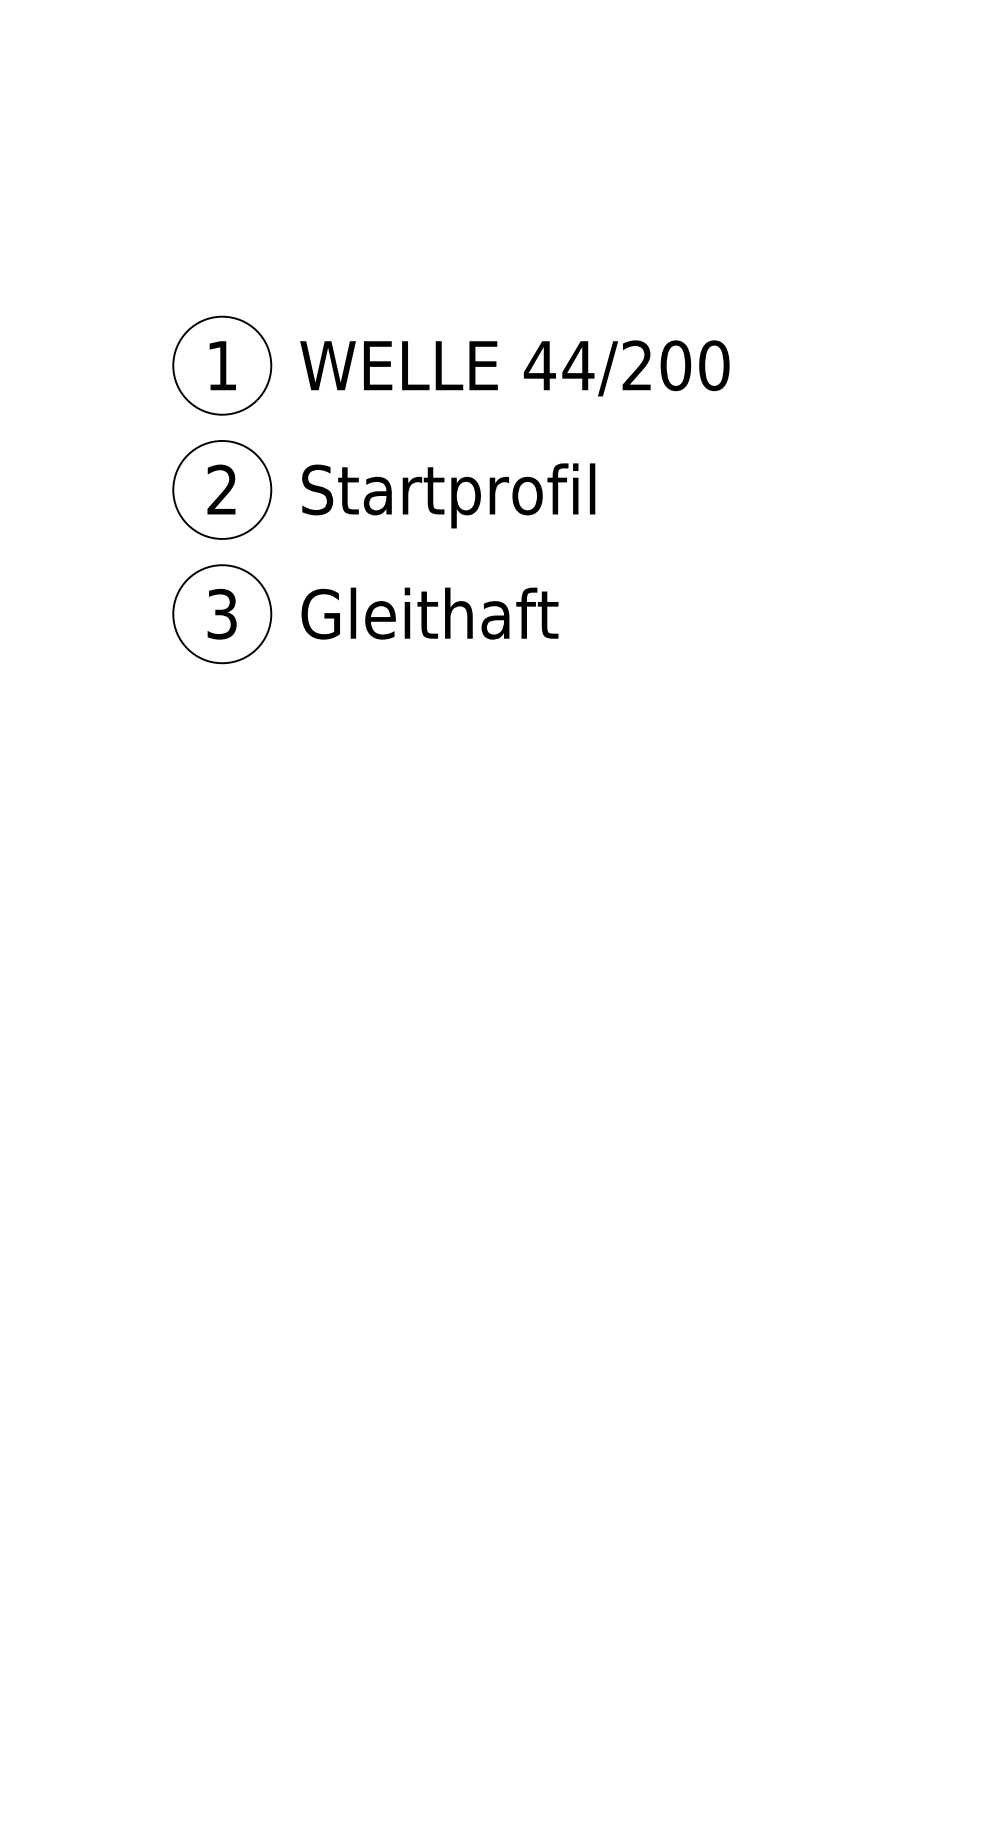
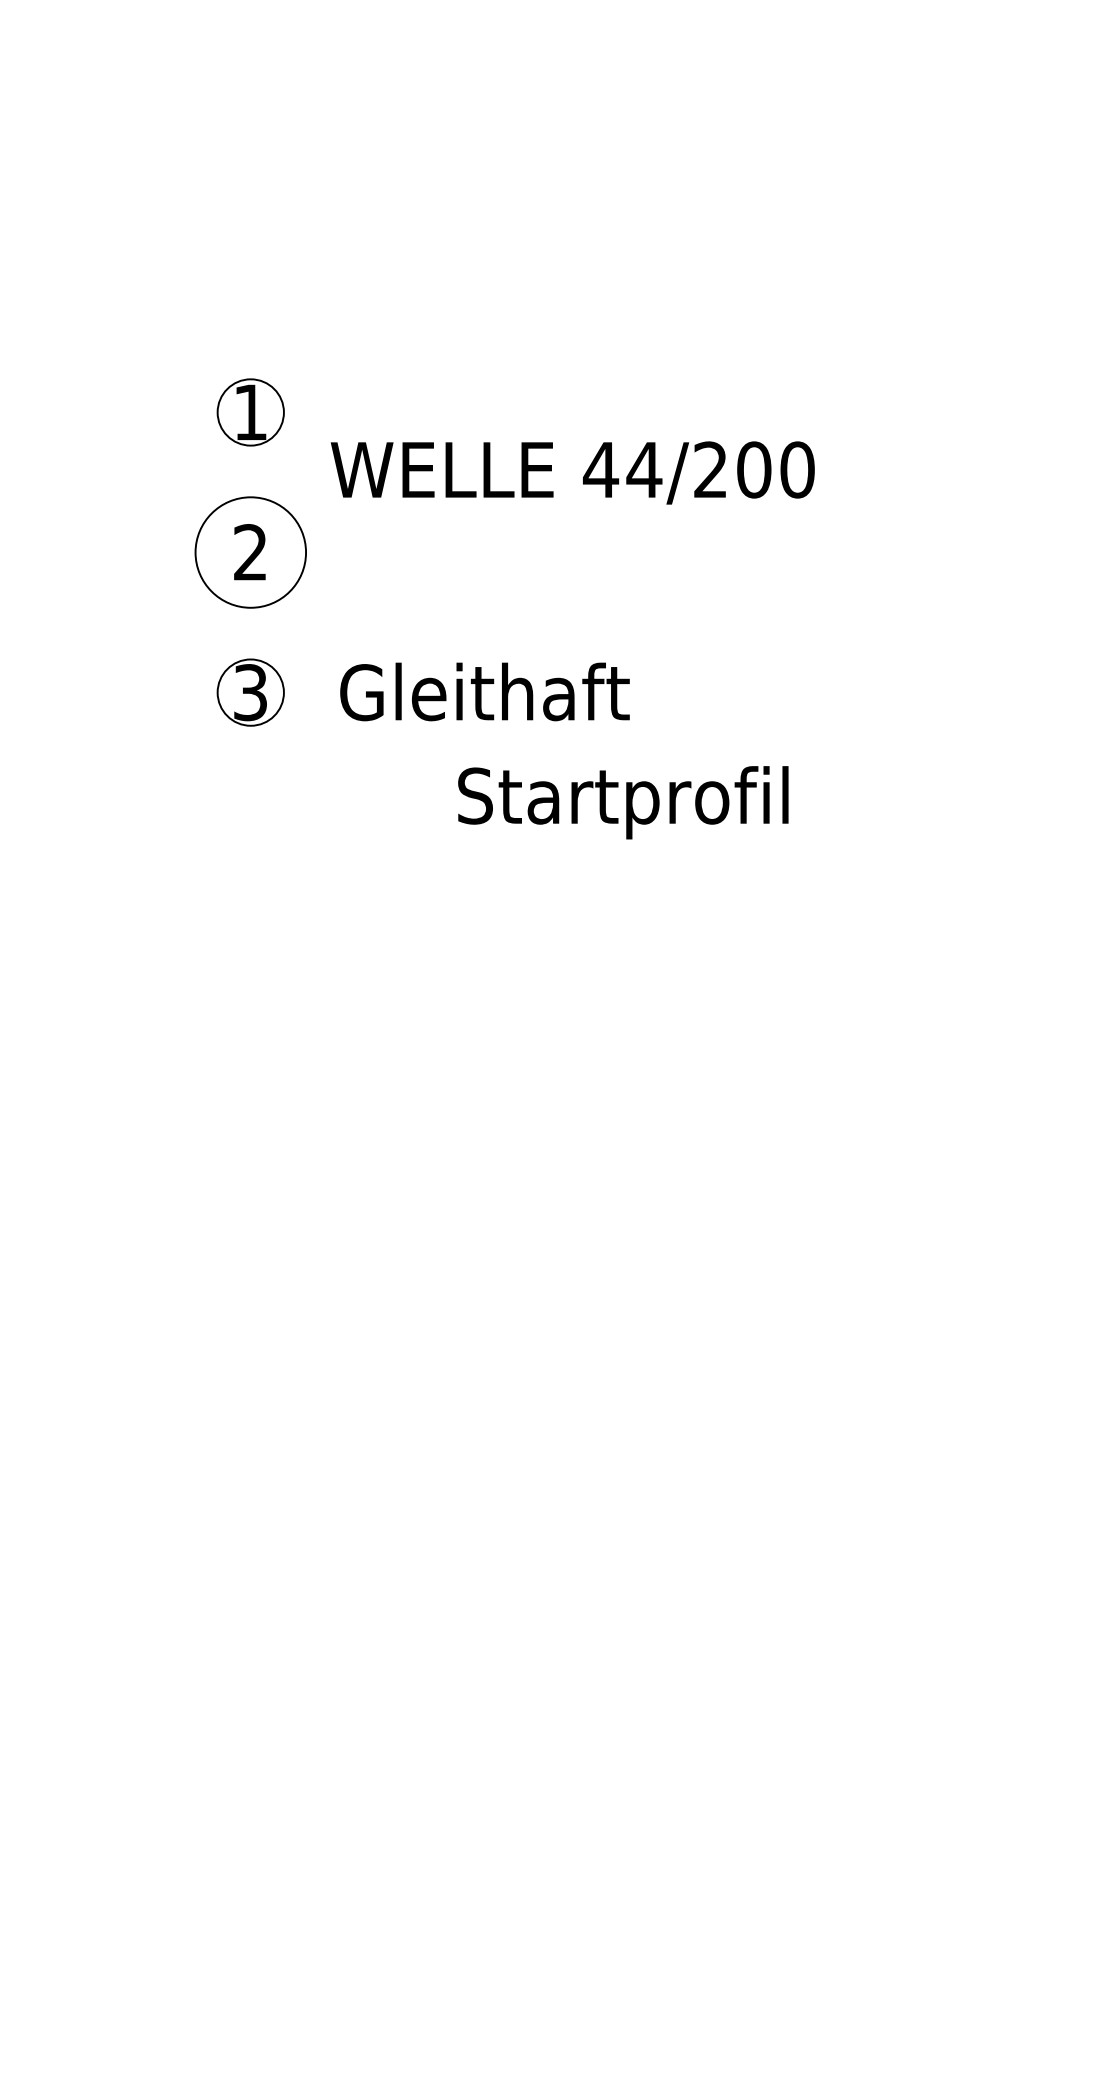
circle: (222, 365) -> (251, 412), size x0.6
text: (514, 368) -> (572, 473), moved
text: (448, 495) -> (623, 802), moved
circle: (222, 614) -> (251, 692), size x0.6

